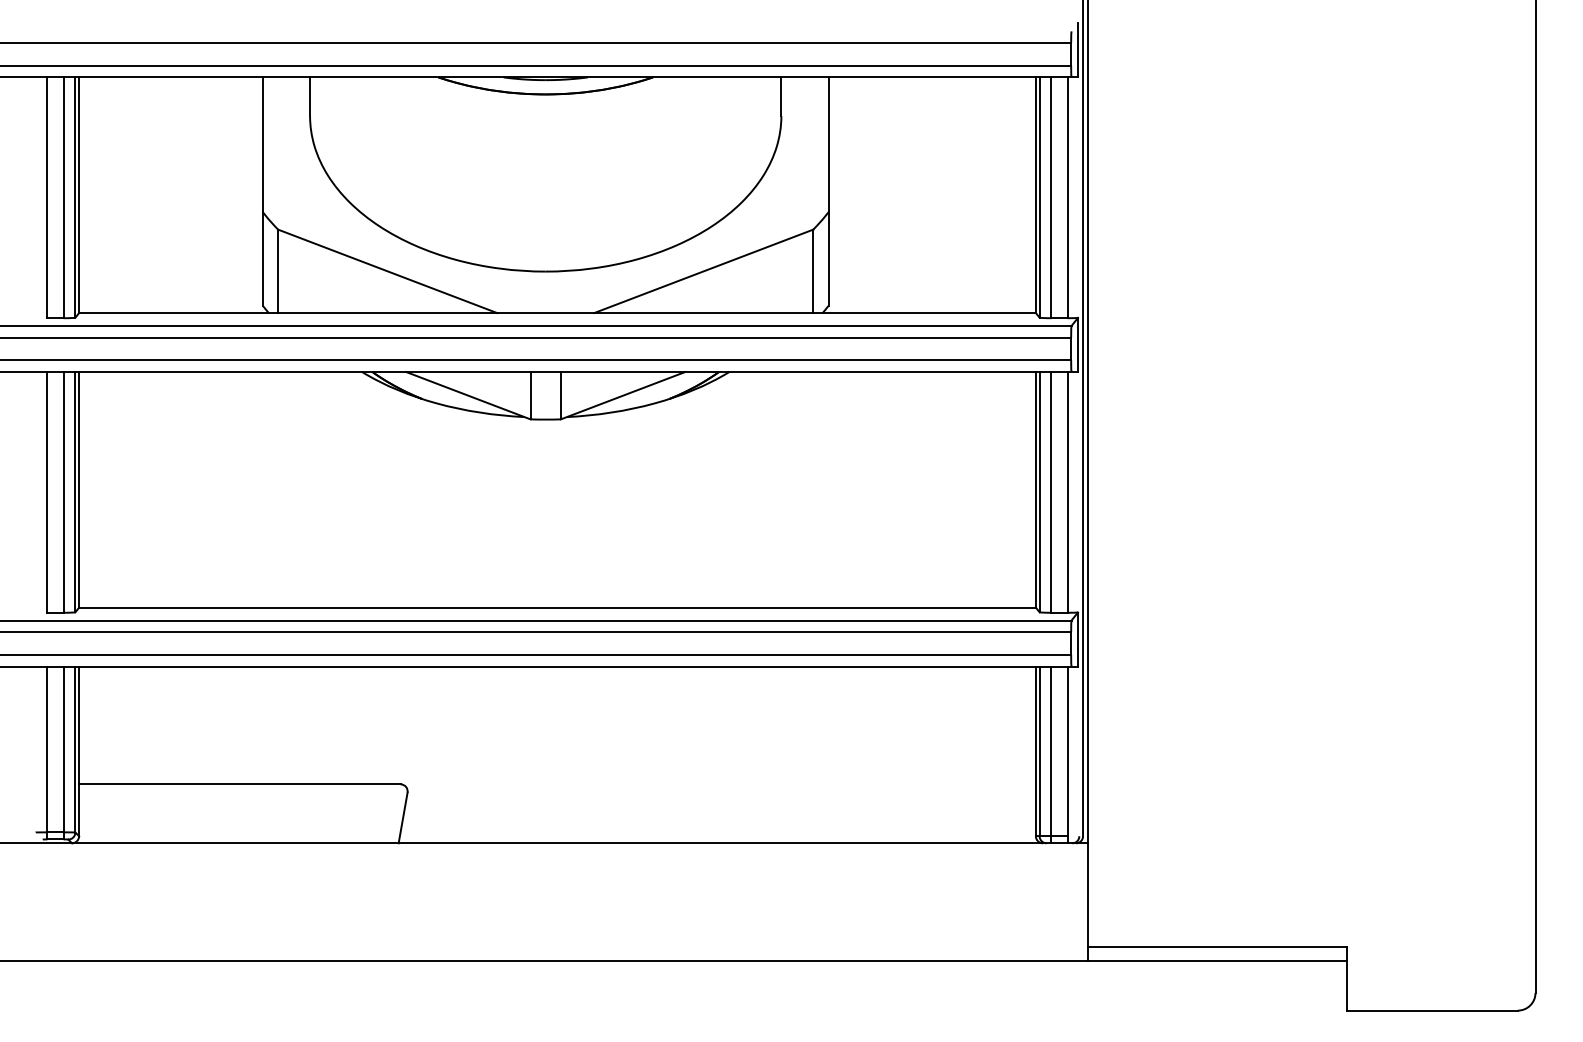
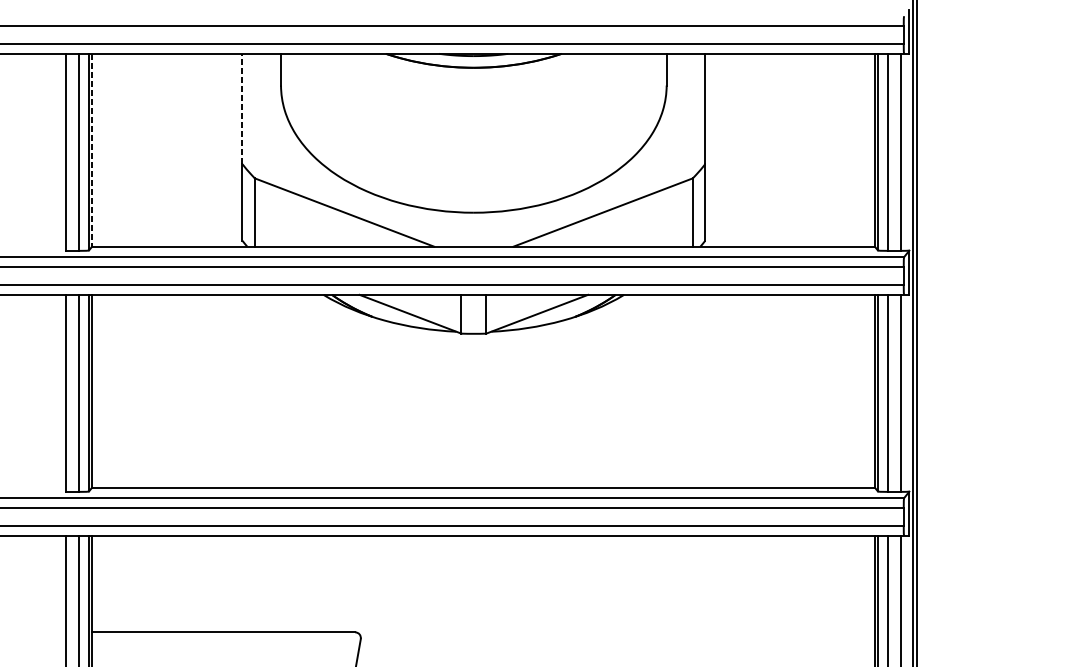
line: (262, 144) -> (242, 108), solid -> dashed
line: (79, 195) -> (92, 150), solid -> dashed

